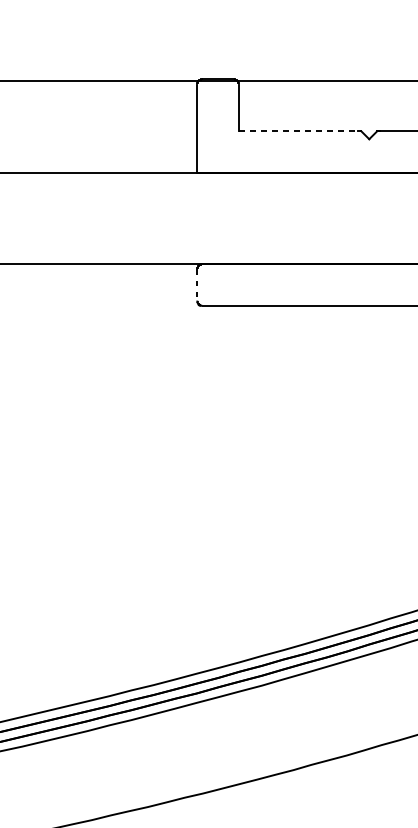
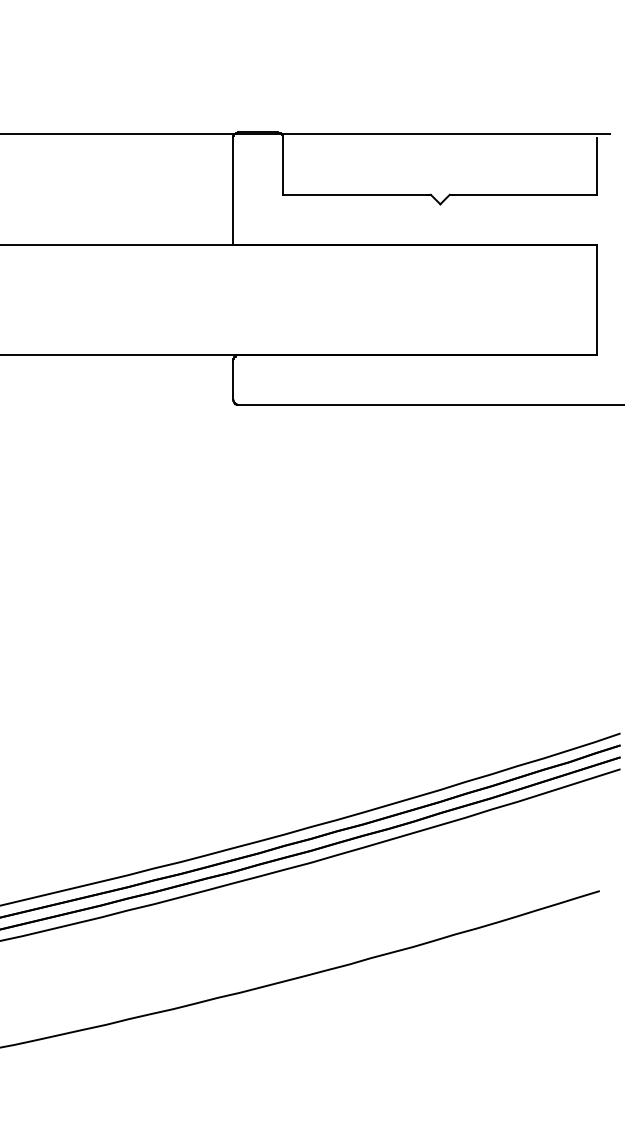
line: (300, 131) -> (357, 194), dashed -> solid
line: (197, 285) -> (233, 380), dashed -> solid

